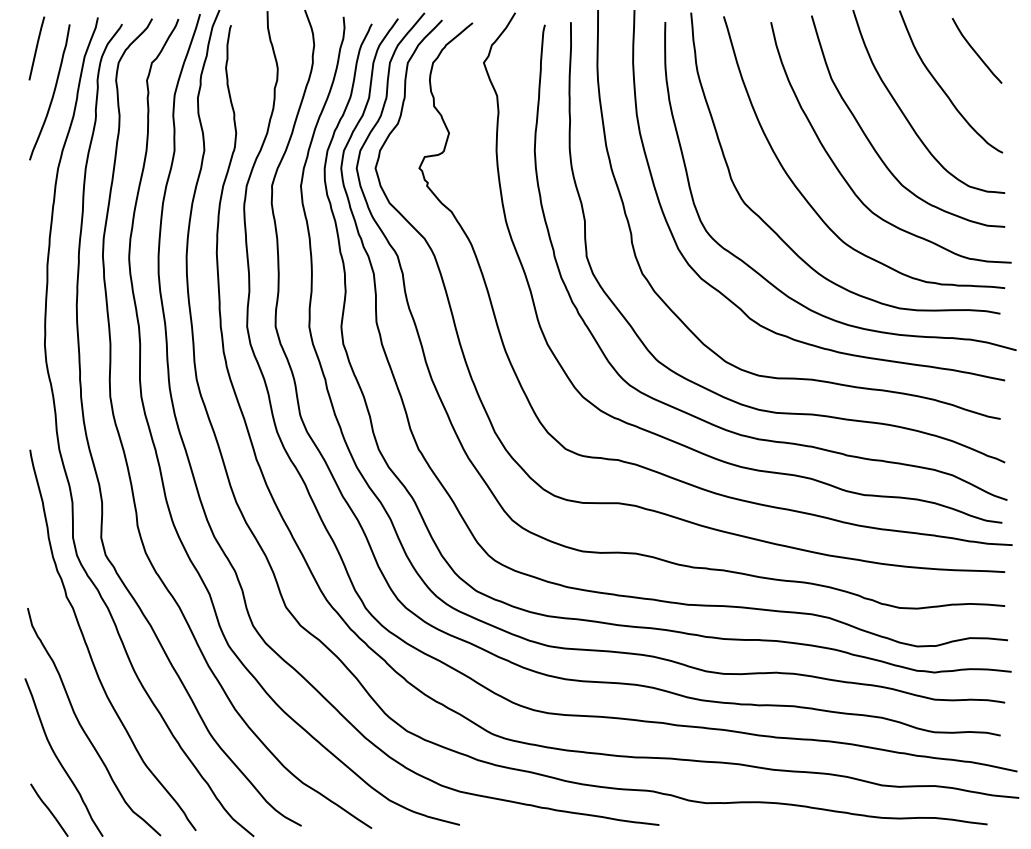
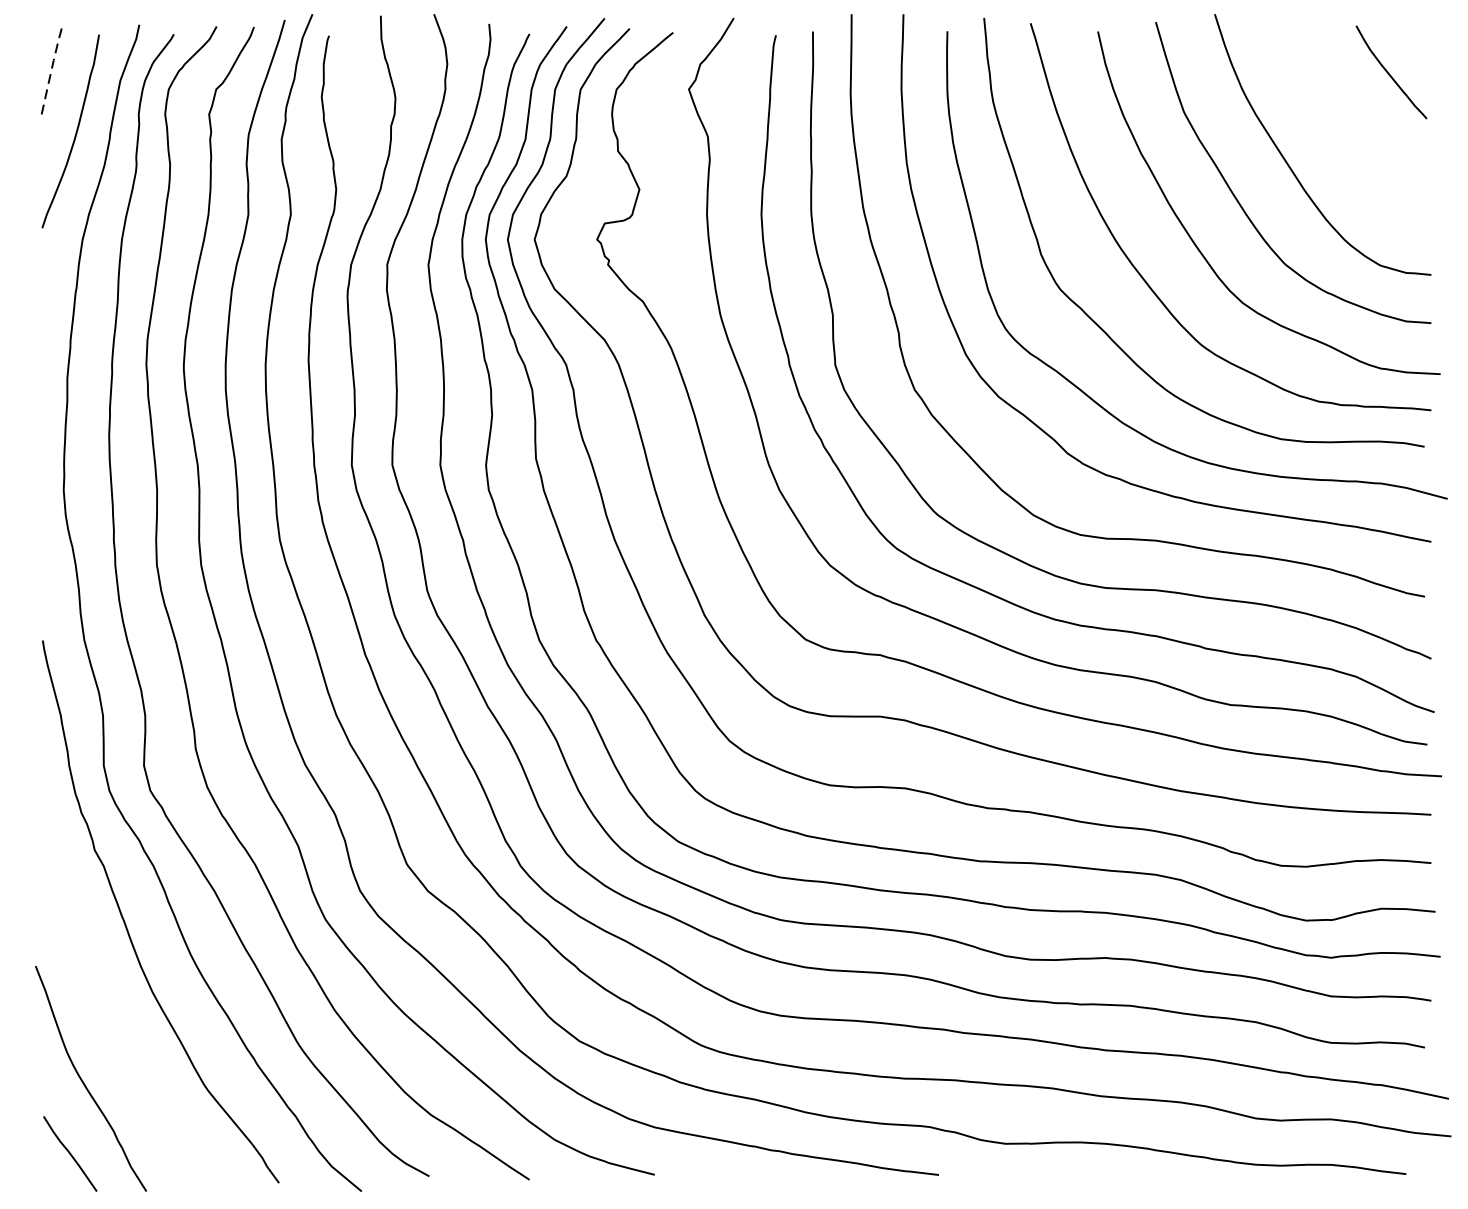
line: (36, 46) -> (51, 66), solid -> dashed
curve: (942, 87) -> (1342, 124), removed
curve: (83, 728) -> (118, 1037), removed

